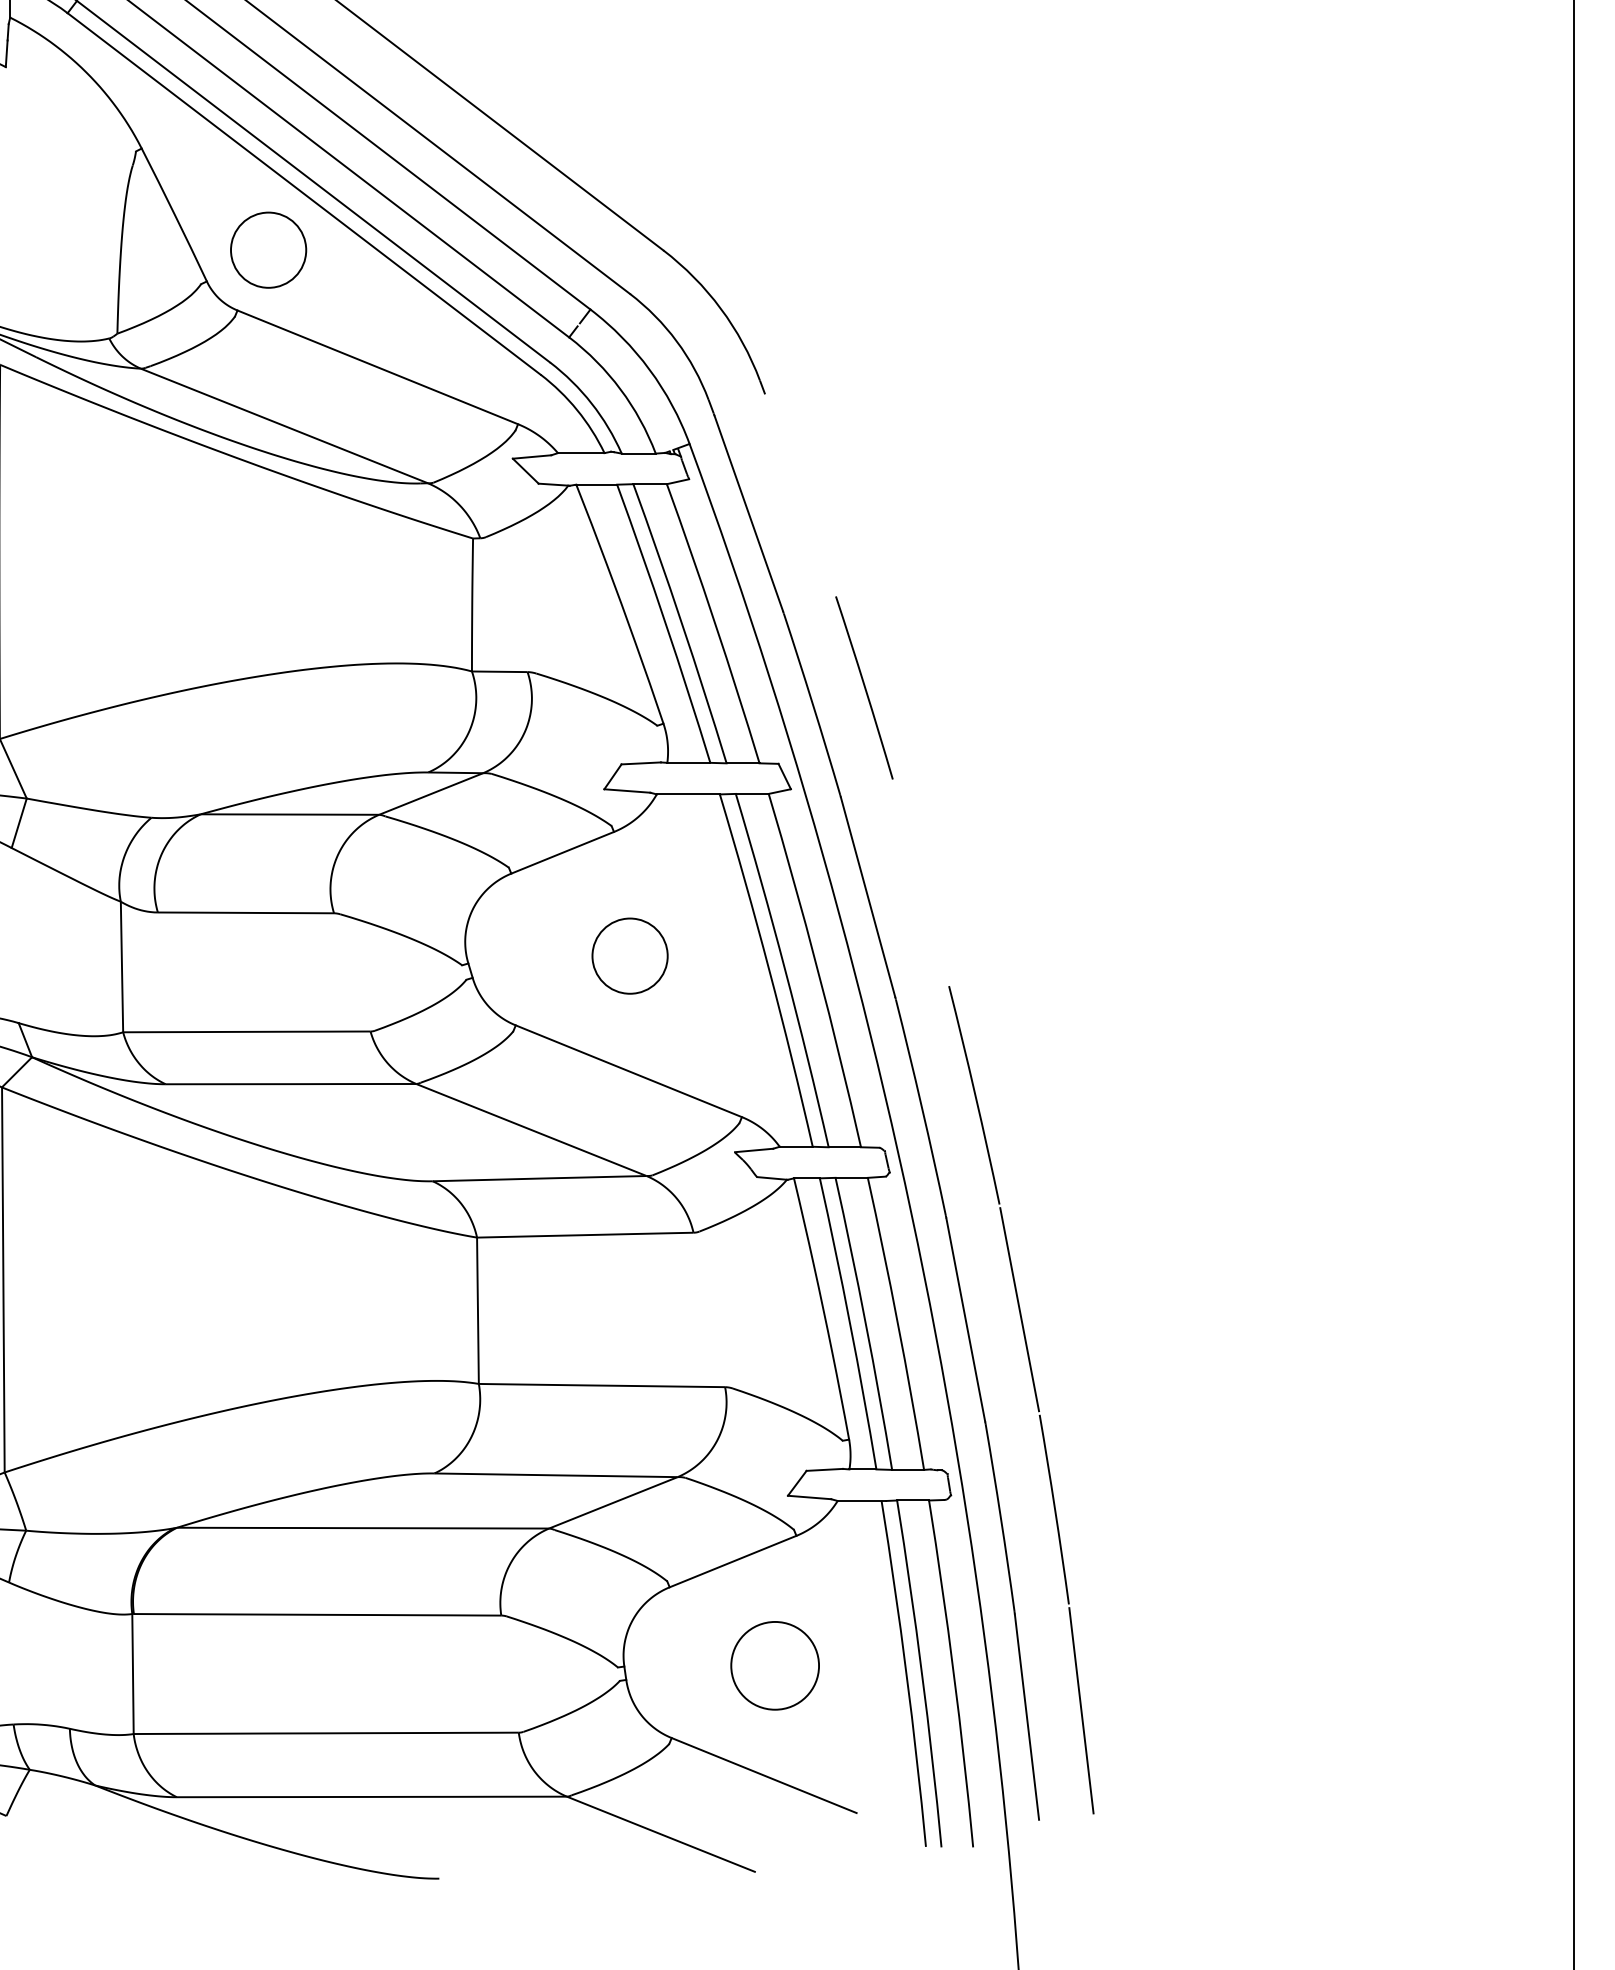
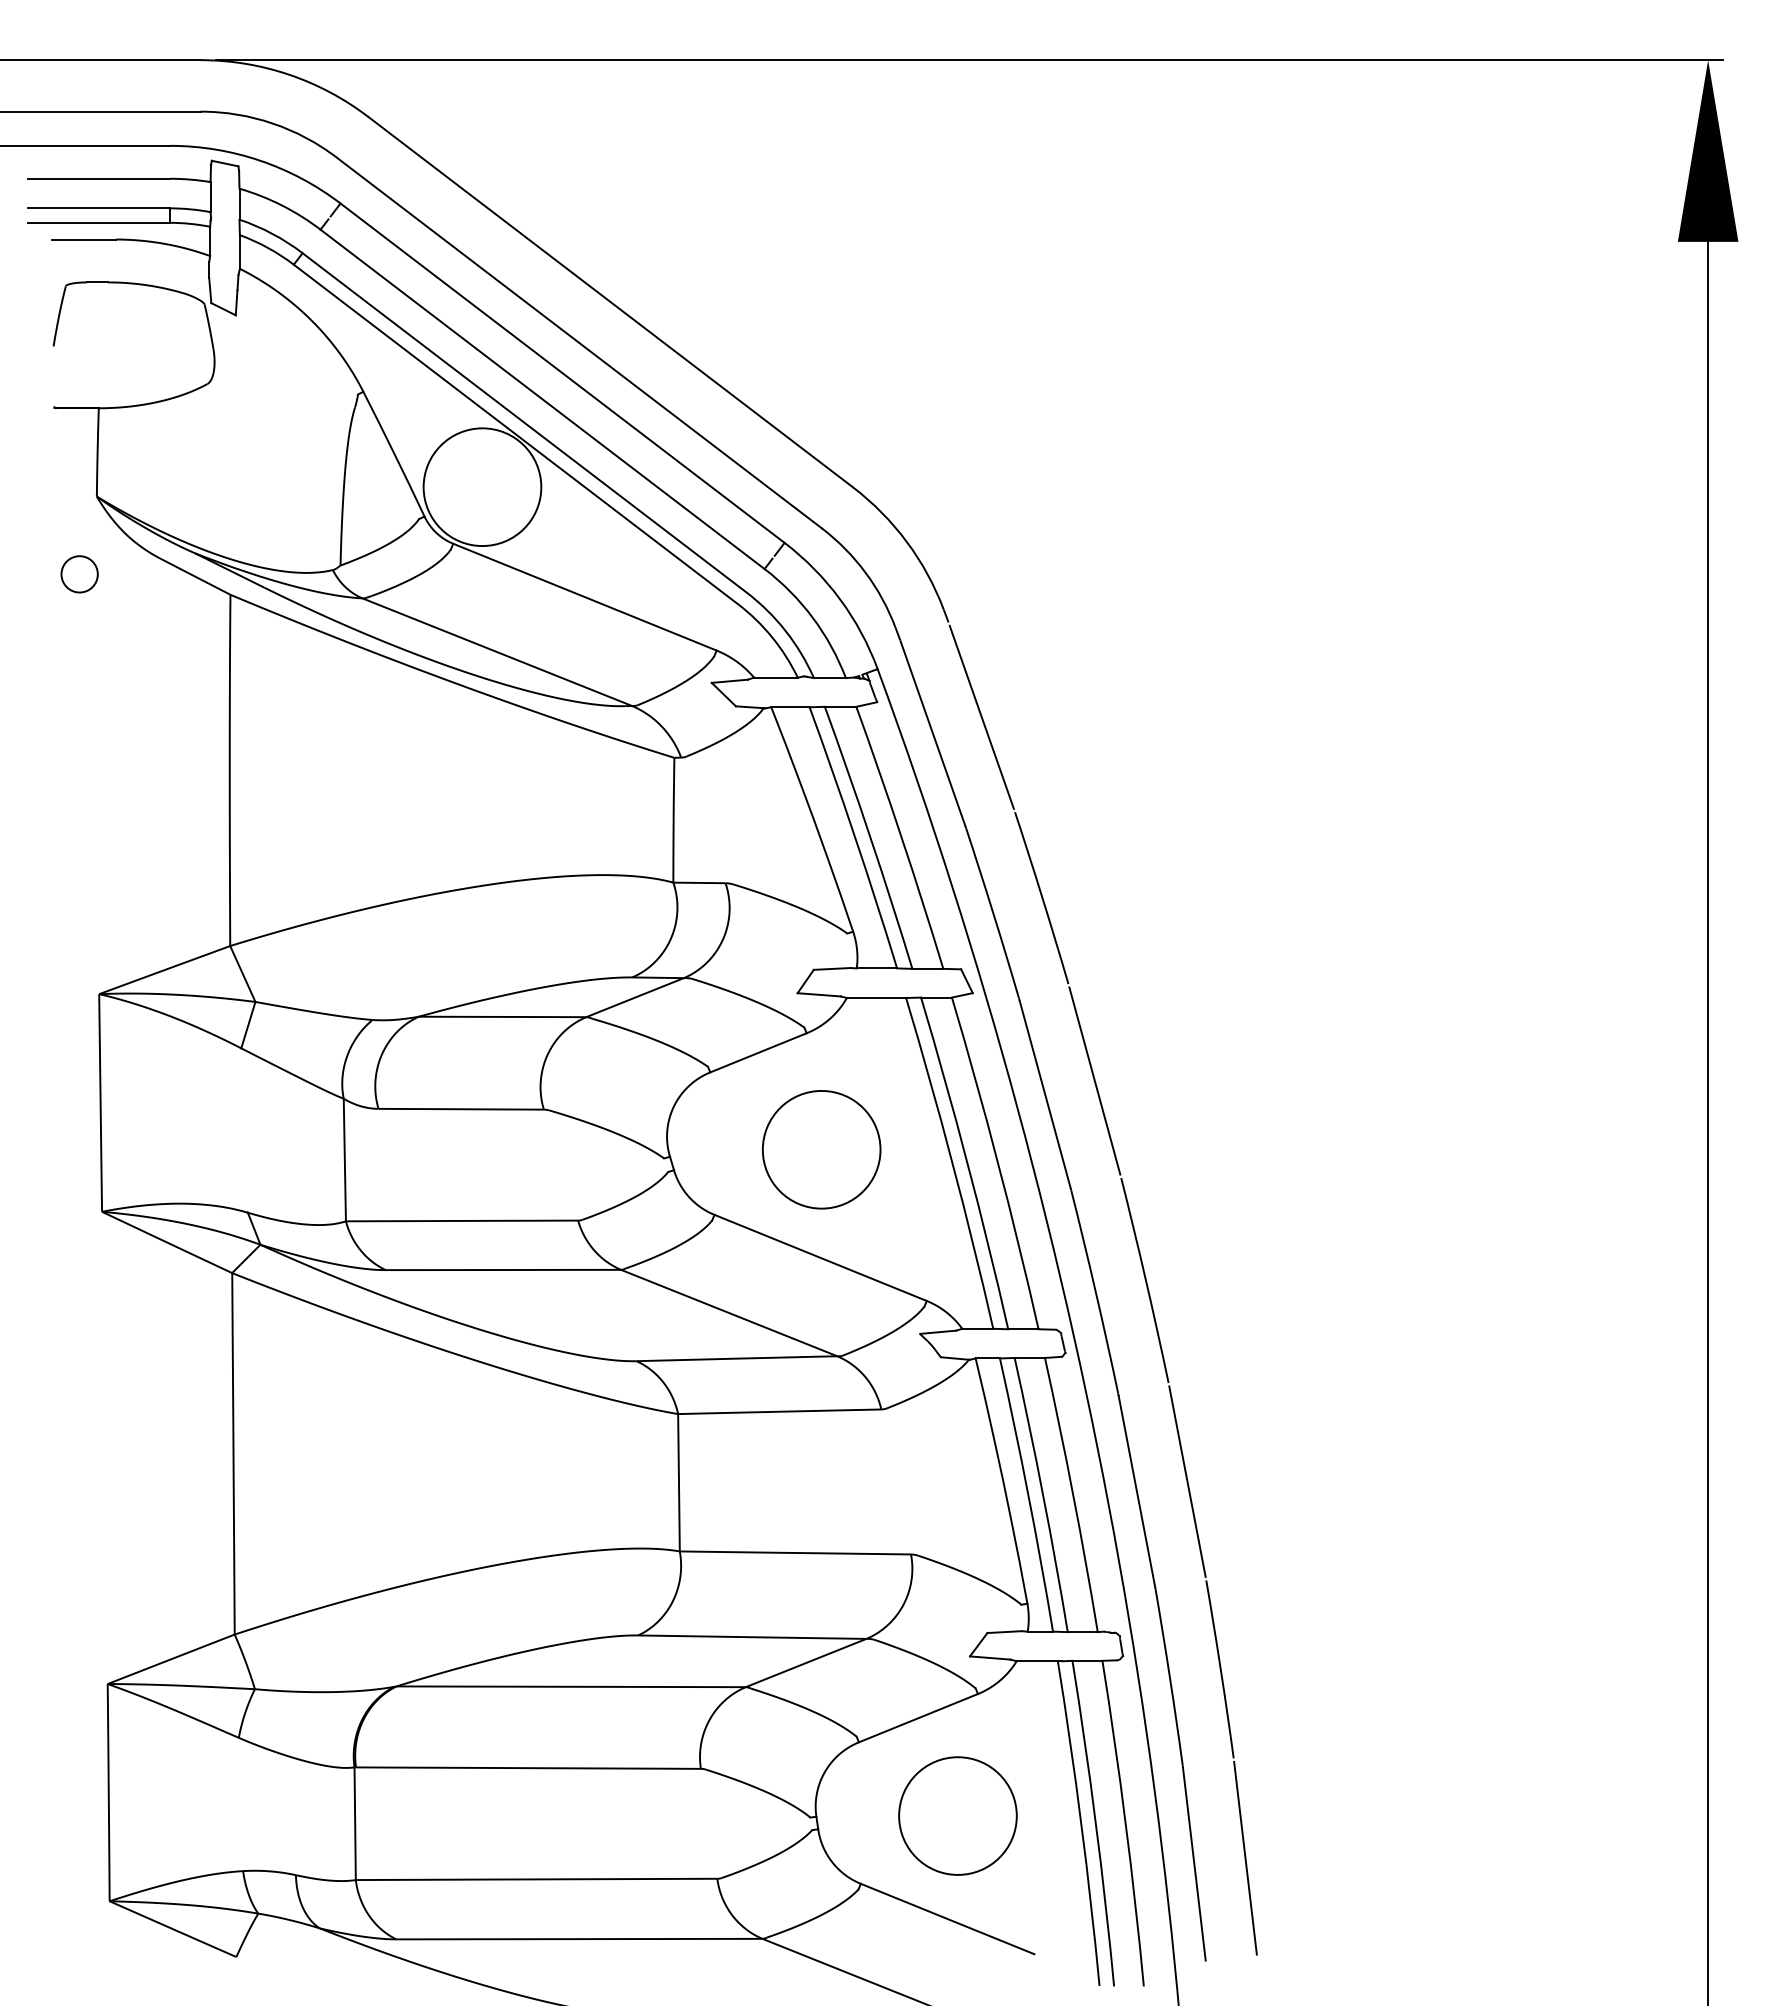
circle: (268, 250) -> (482, 487), size x1.67
line: (800, 494) -> (981, 716), added
line: (920, 882) -> (1094, 1080), added
circle: (629, 955) -> (821, 1149), size x1.67
circle: (774, 1665) -> (957, 1815), size x1.43

